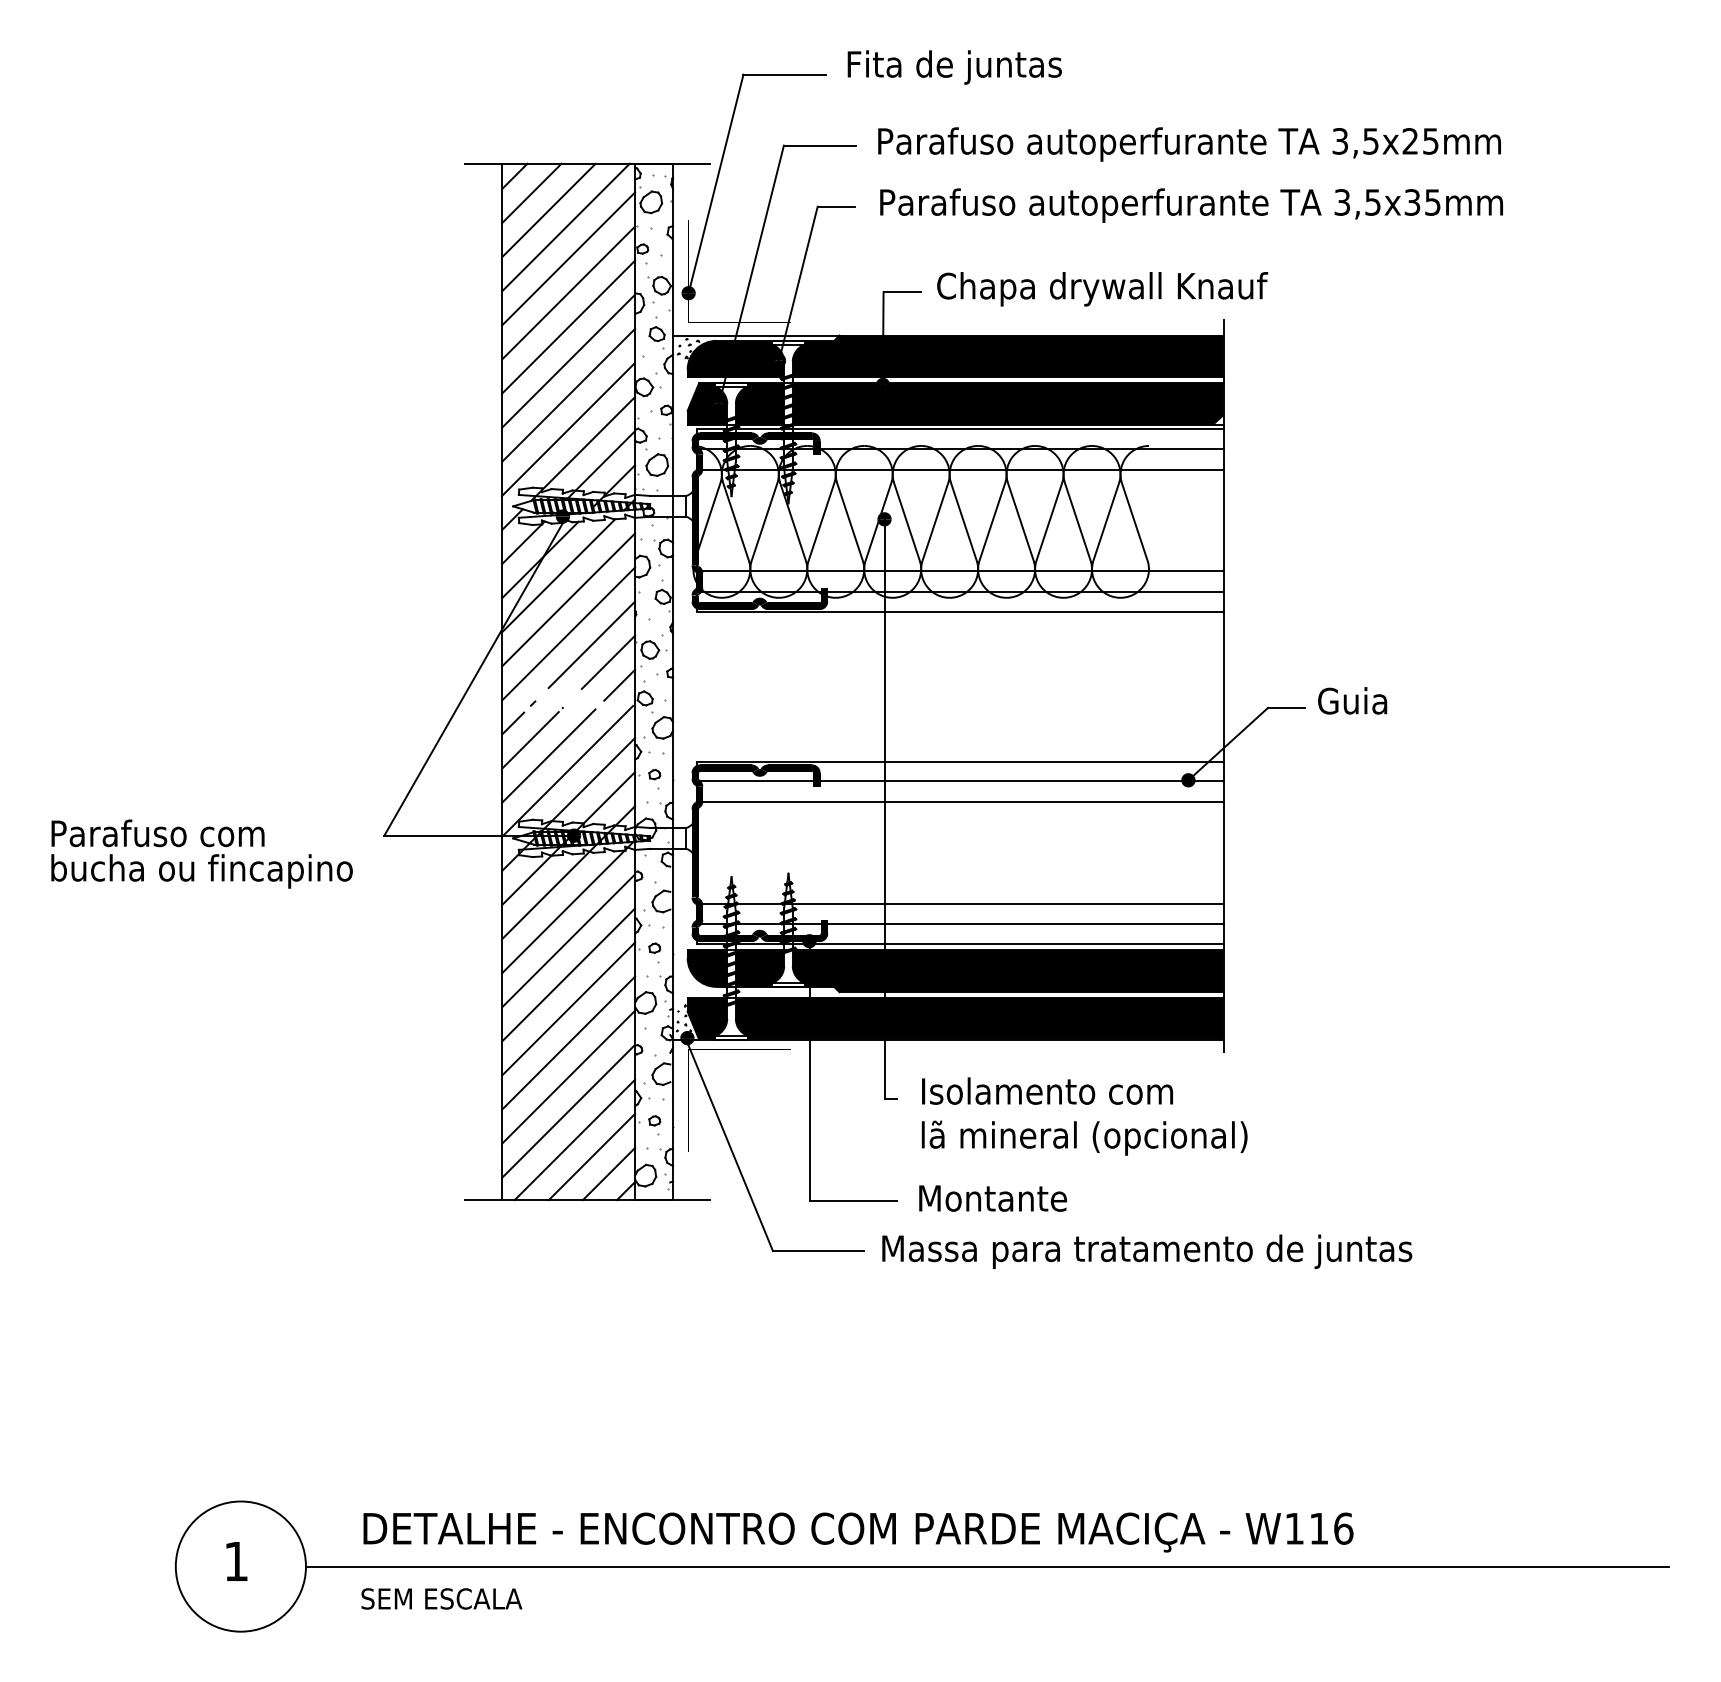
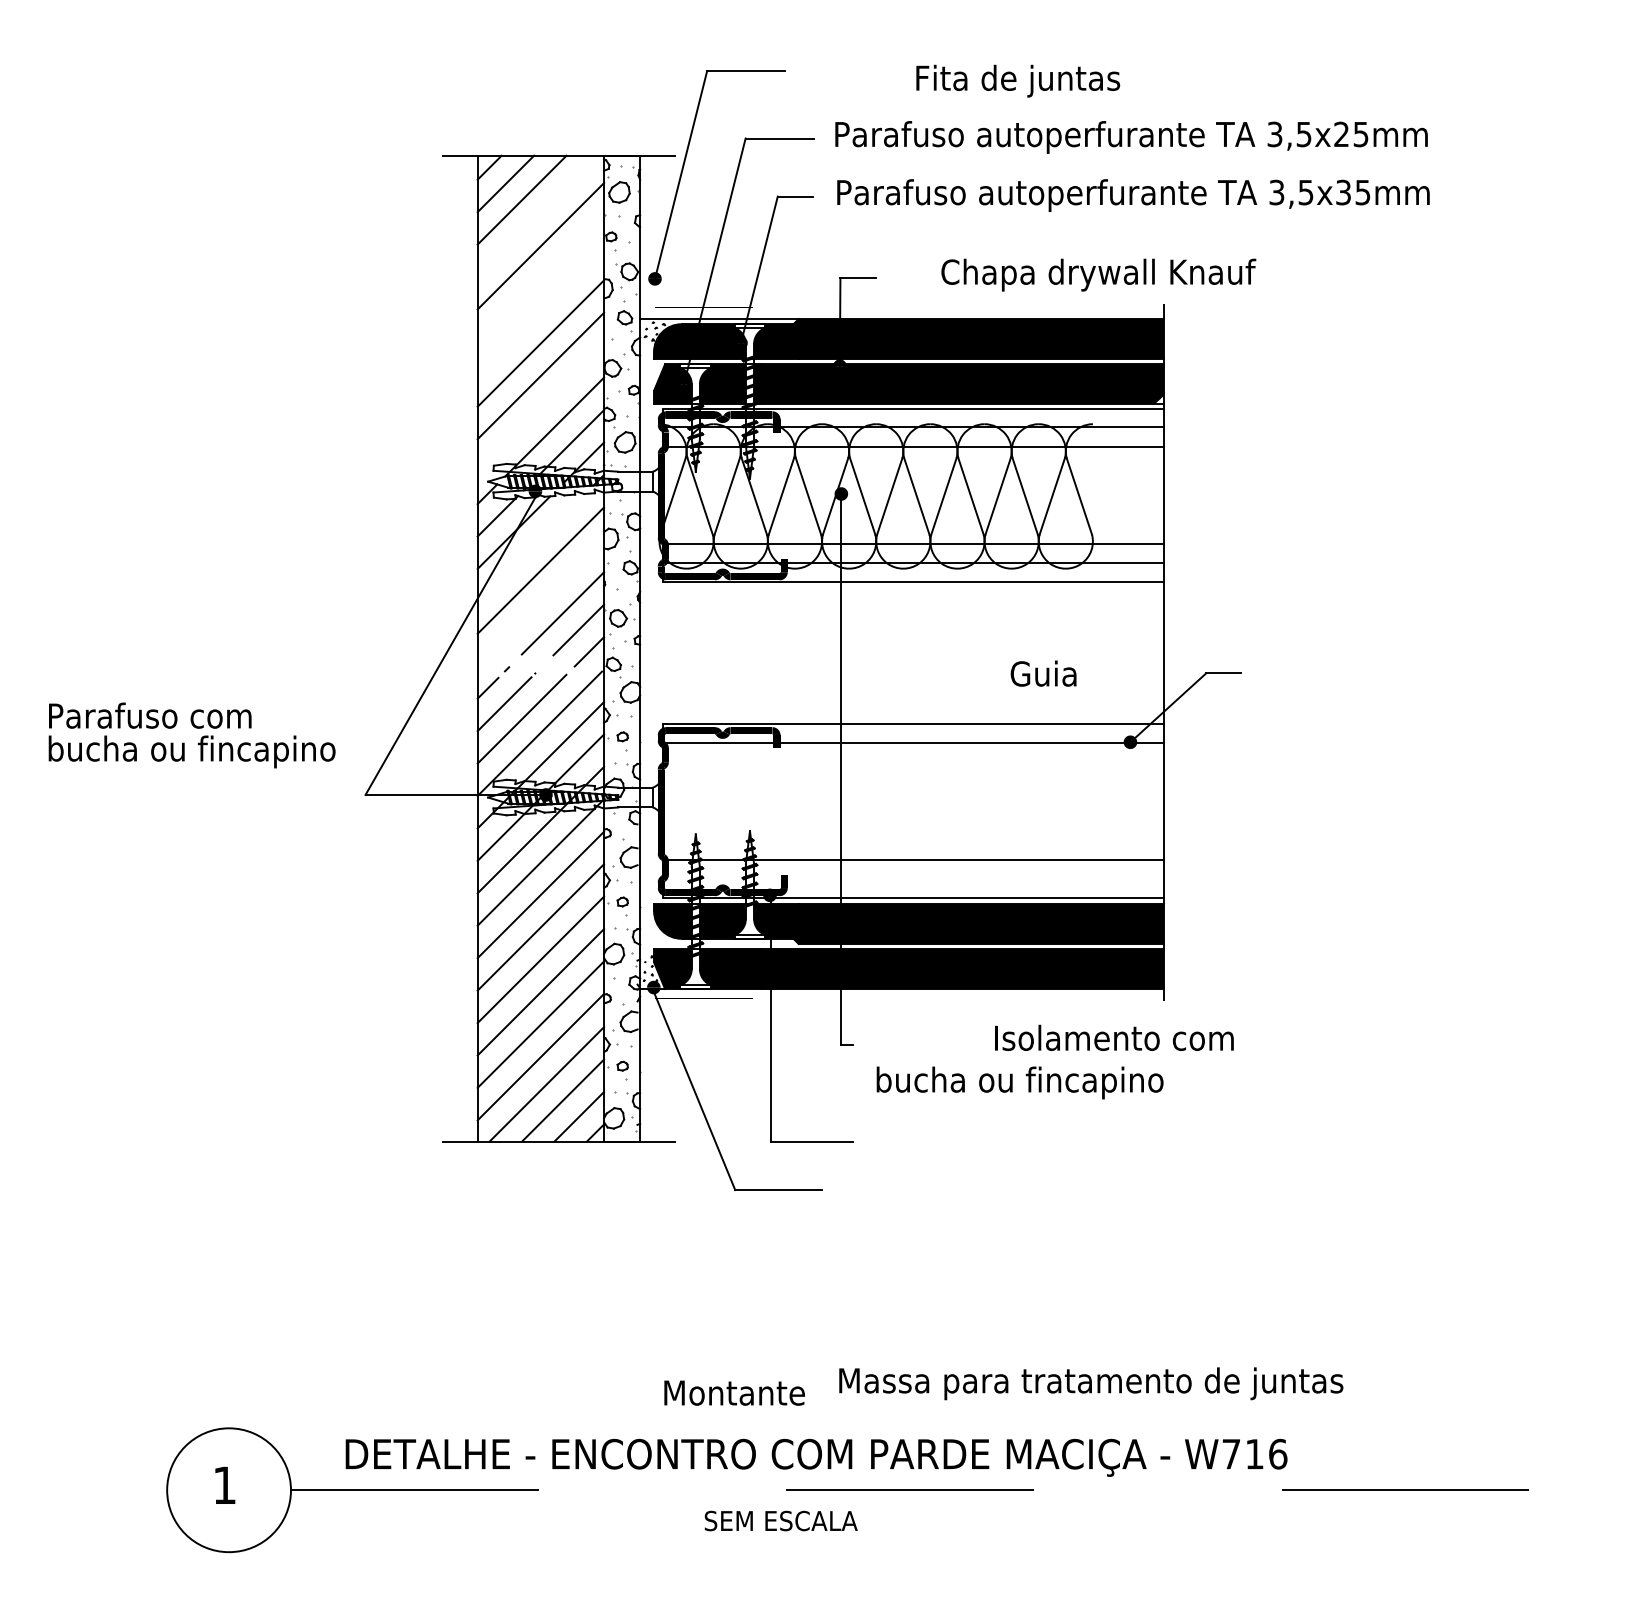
text: (955, 66) -> (1018, 80), moved
line: (565, 227) -> (537, 216), removed
text: (1102, 288) -> (1098, 274), moved
line: (568, 292) -> (540, 278), removed
line: (568, 326) -> (540, 310), removed
line: (568, 429) -> (540, 408), removed
line: (558, 575) -> (531, 547), removed
line: (568, 633) -> (540, 602), removed
text: (1352, 700) -> (1043, 673), moved
line: (960, 801) -> (913, 762), removed
text: (201, 854) -> (191, 735), moved
line: (960, 923) -> (913, 878), removed
text: (1047, 1090) -> (1114, 1037), moved
text: (1084, 1137) -> (1031, 1082), lã mineral (opcional) -> bucha ou fincapino
text: (992, 1197) -> (734, 1392), moved
text: (1147, 1251) -> (1091, 1383), moved
text: (1294, 1529) -> (1231, 1454), W116 -> W716
line: (987, 1566) -> (939, 1490), solid -> dashed
text: (441, 1598) -> (780, 1520), moved

